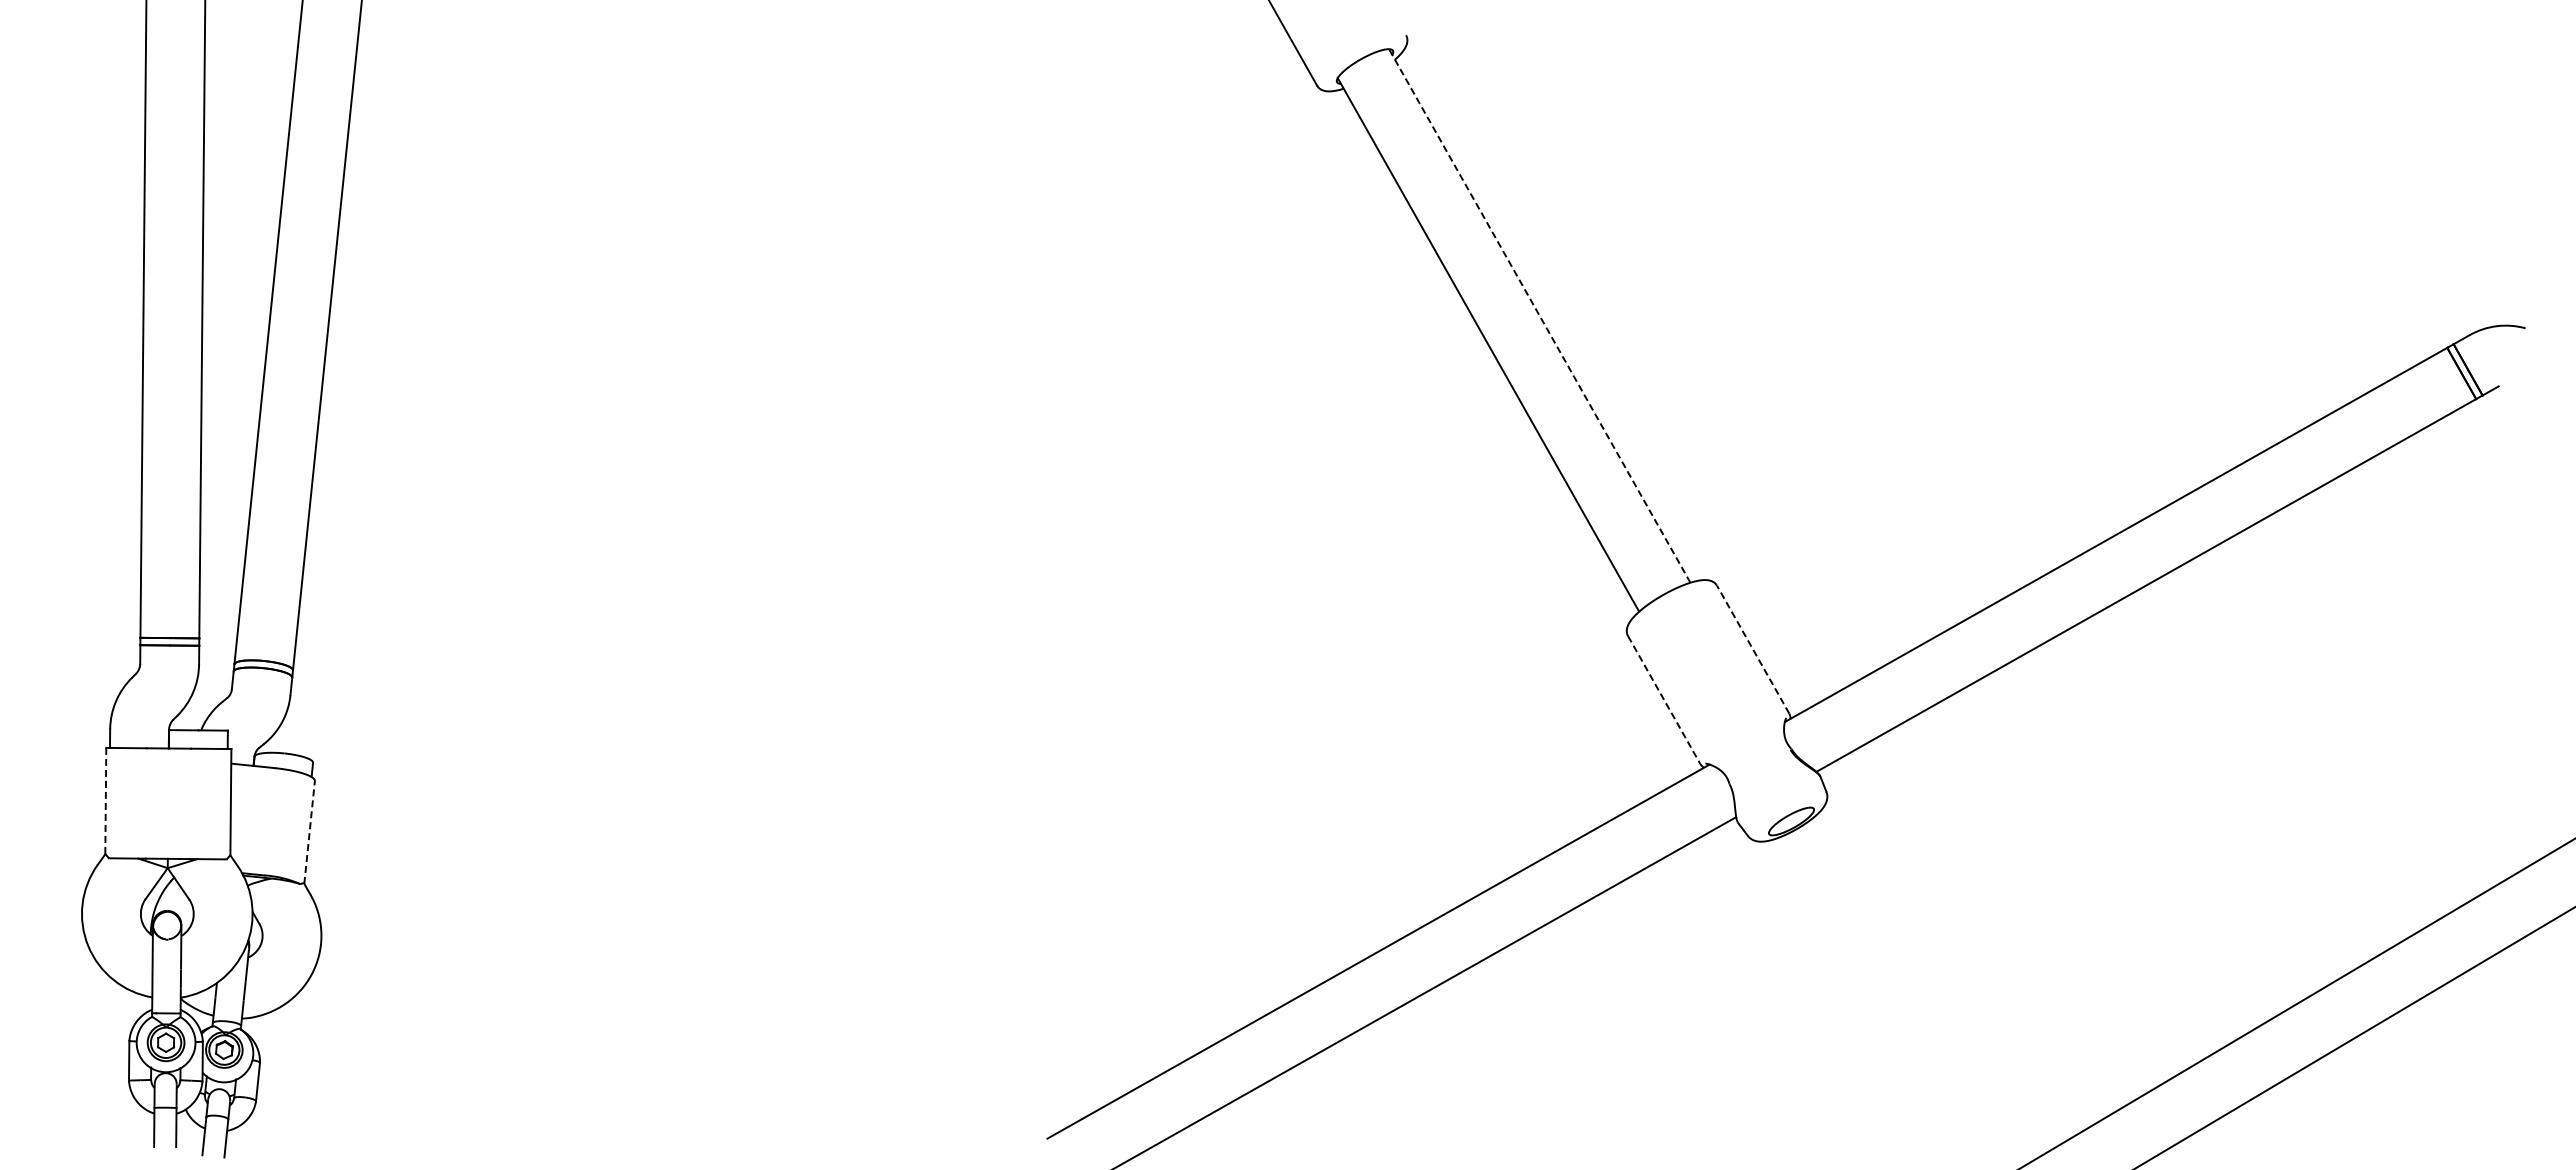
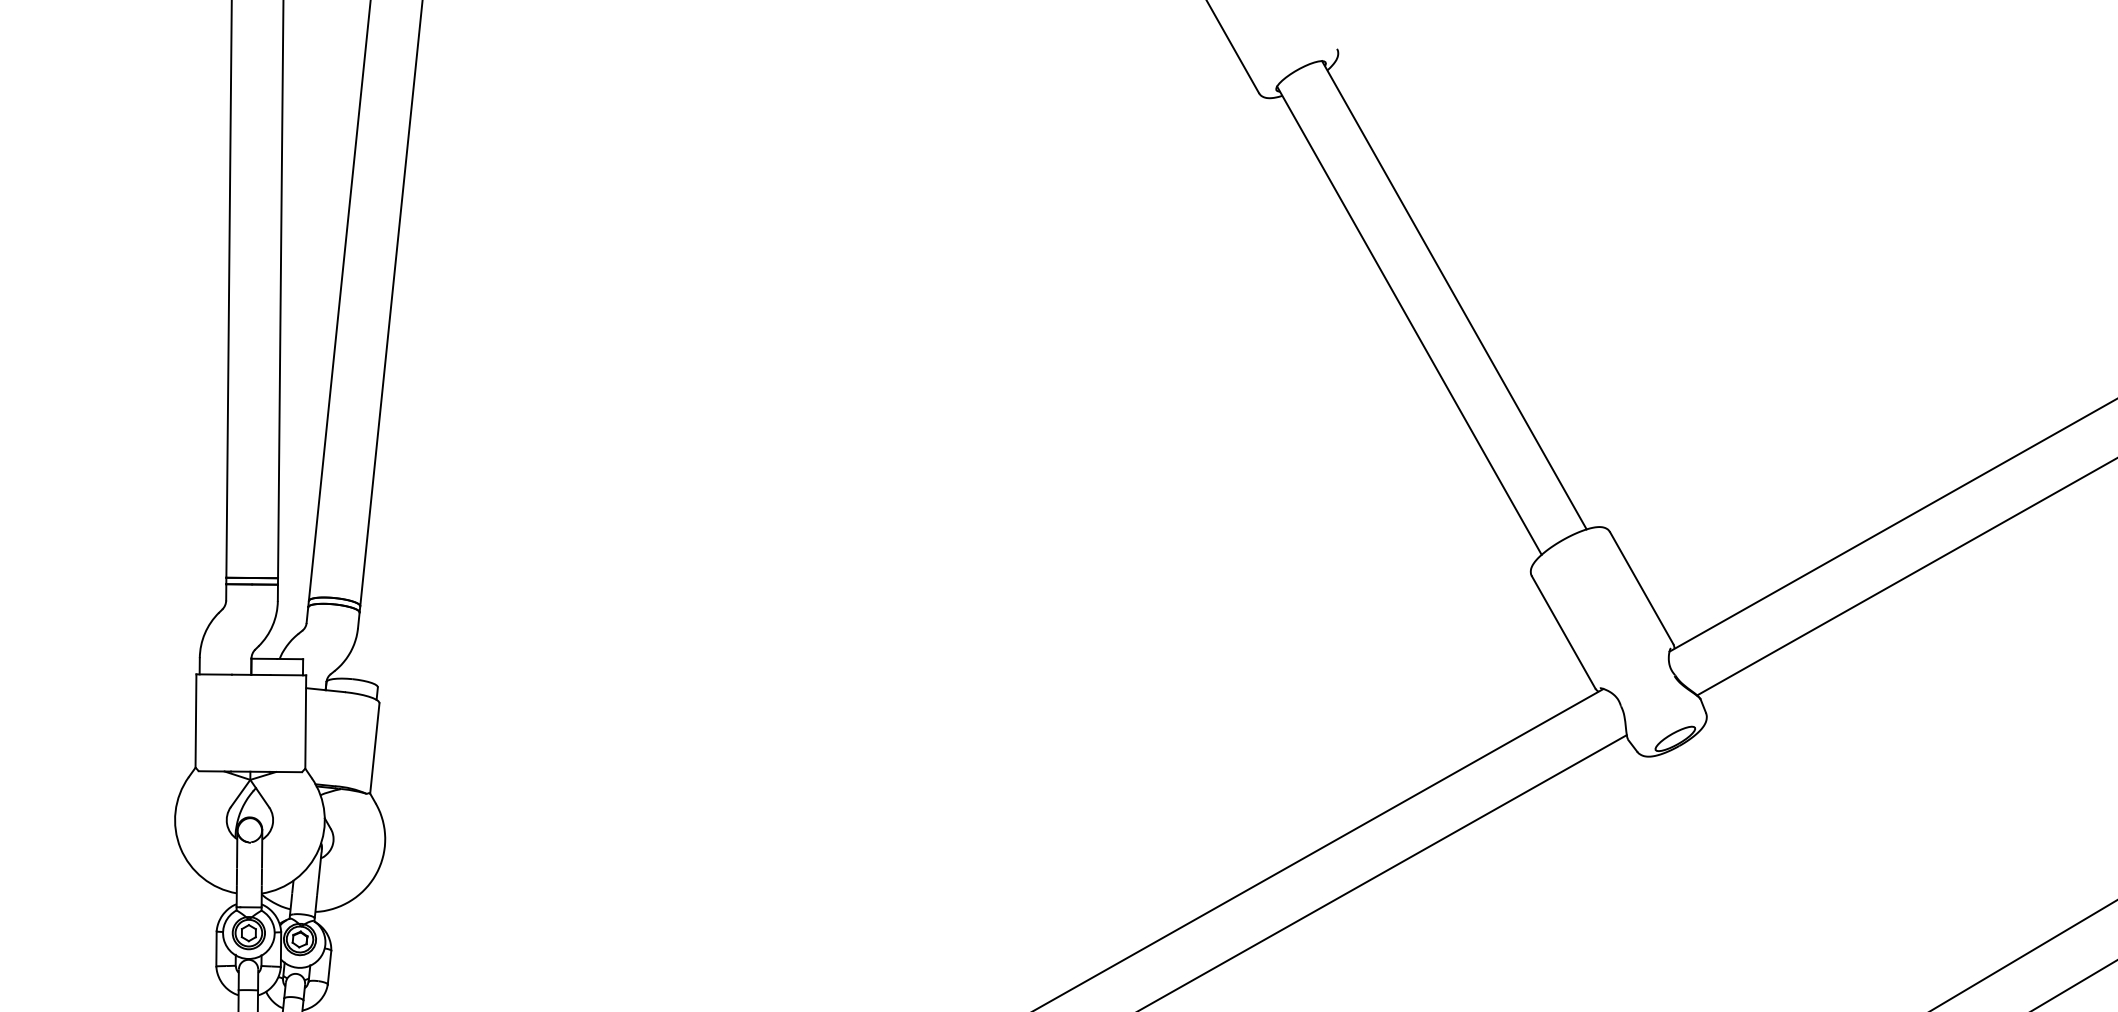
line: (1539, 315) -> (1454, 294), dashed -> solid
line: (1752, 649) -> (1641, 587), dashed -> solid
line: (1664, 700) -> (1563, 632), dashed -> solid
line: (105, 801) -> (195, 721), dashed -> solid
line: (309, 832) -> (374, 748), dashed -> solid

